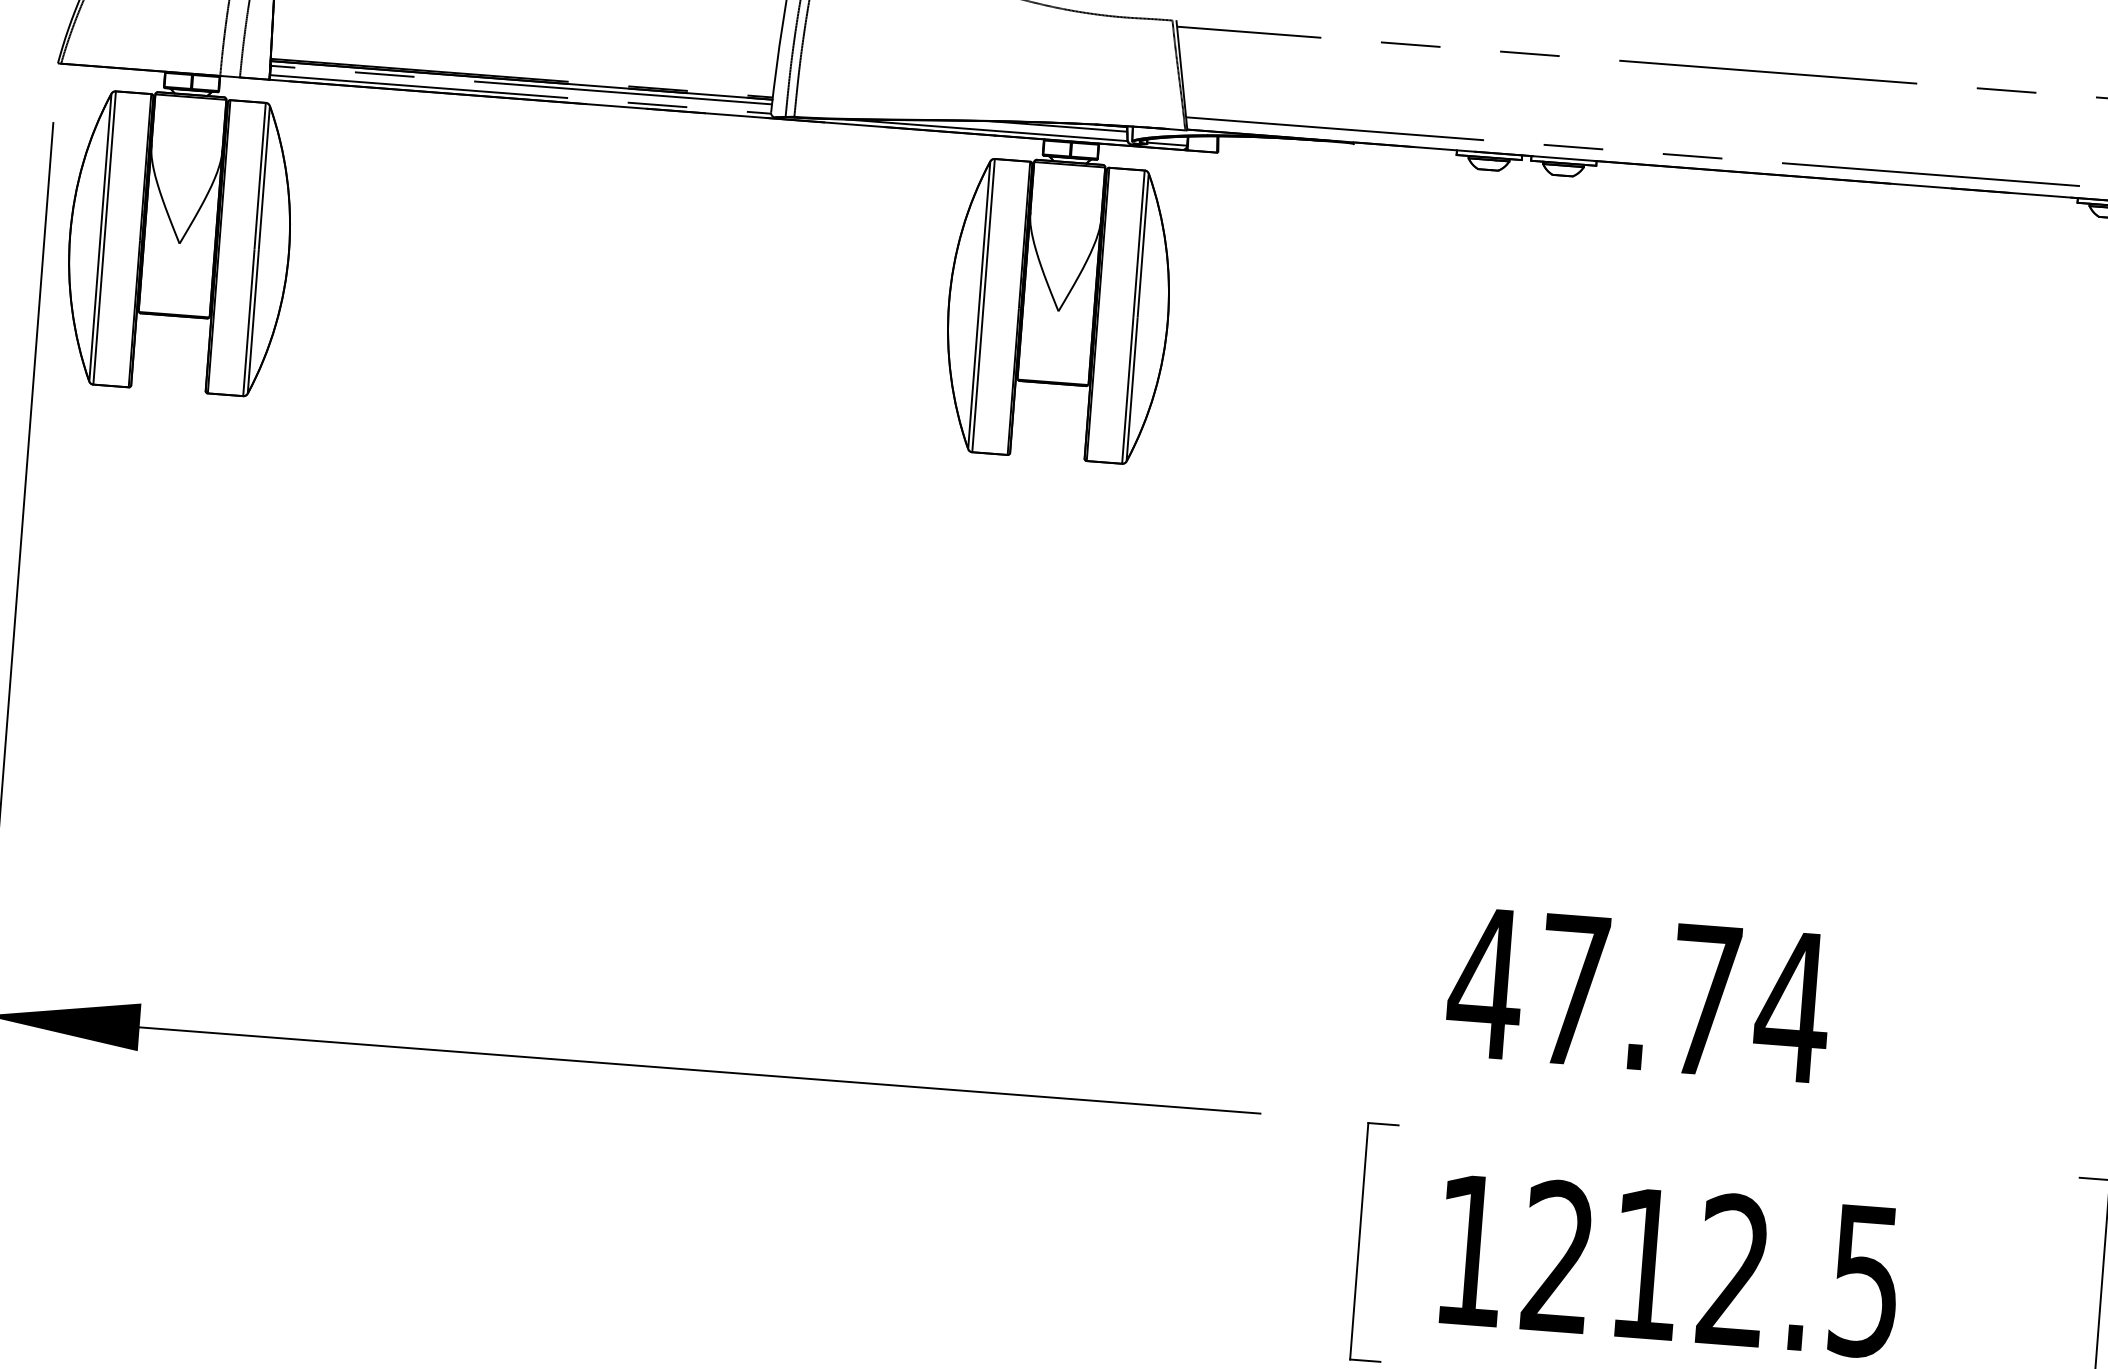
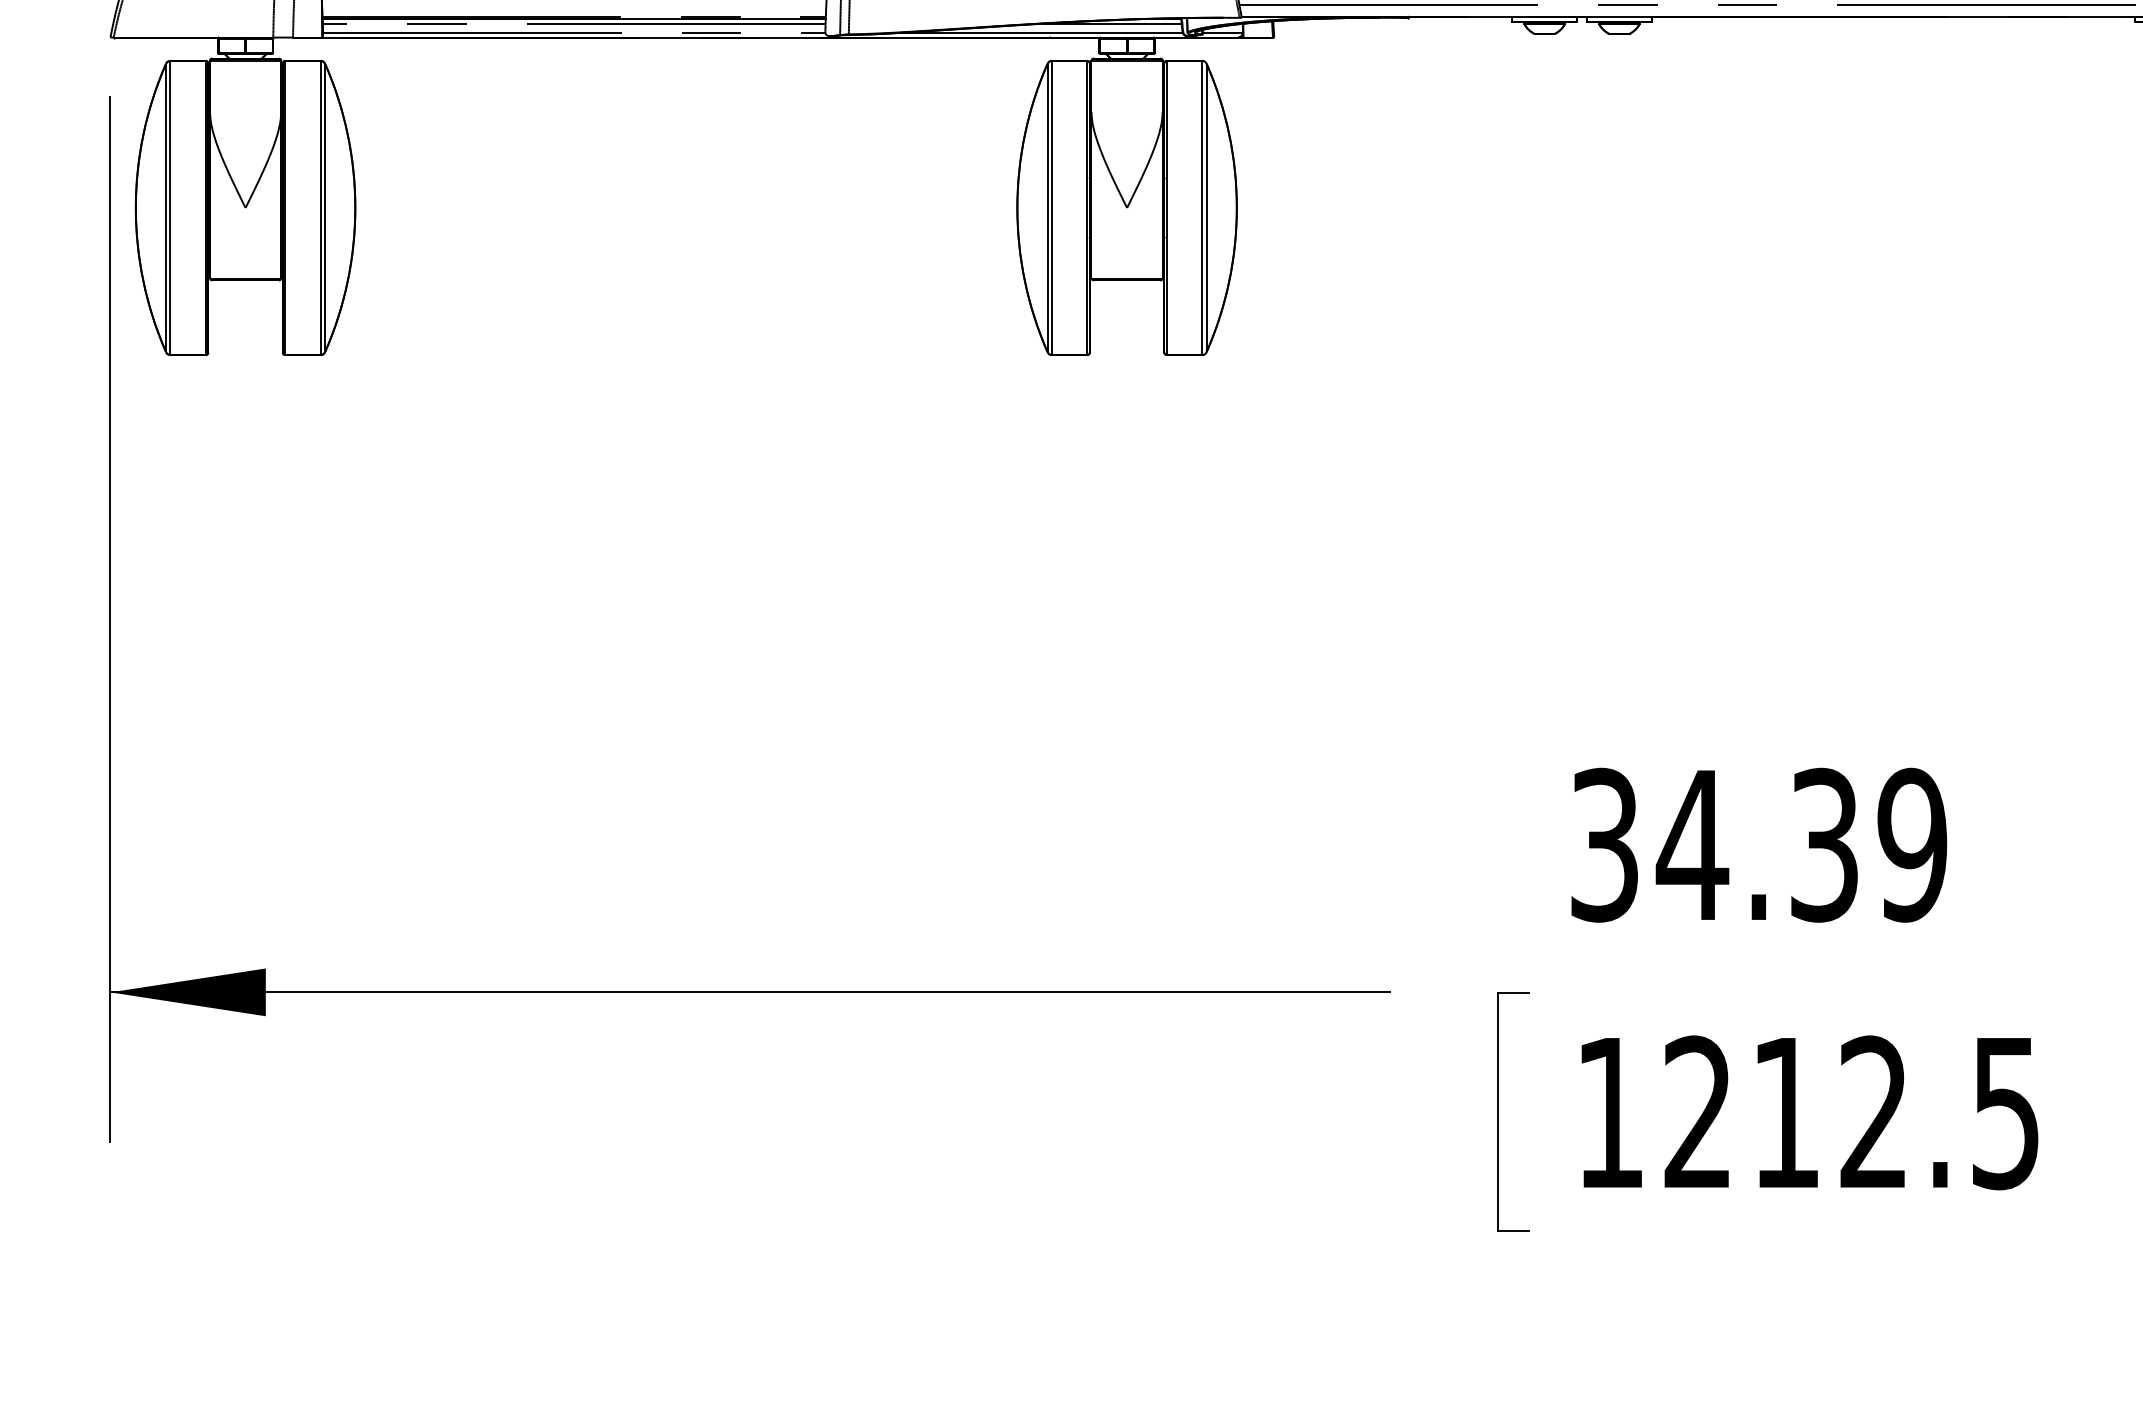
text: (1639, 994) -> (1758, 844), 47.74 -> 34.39

